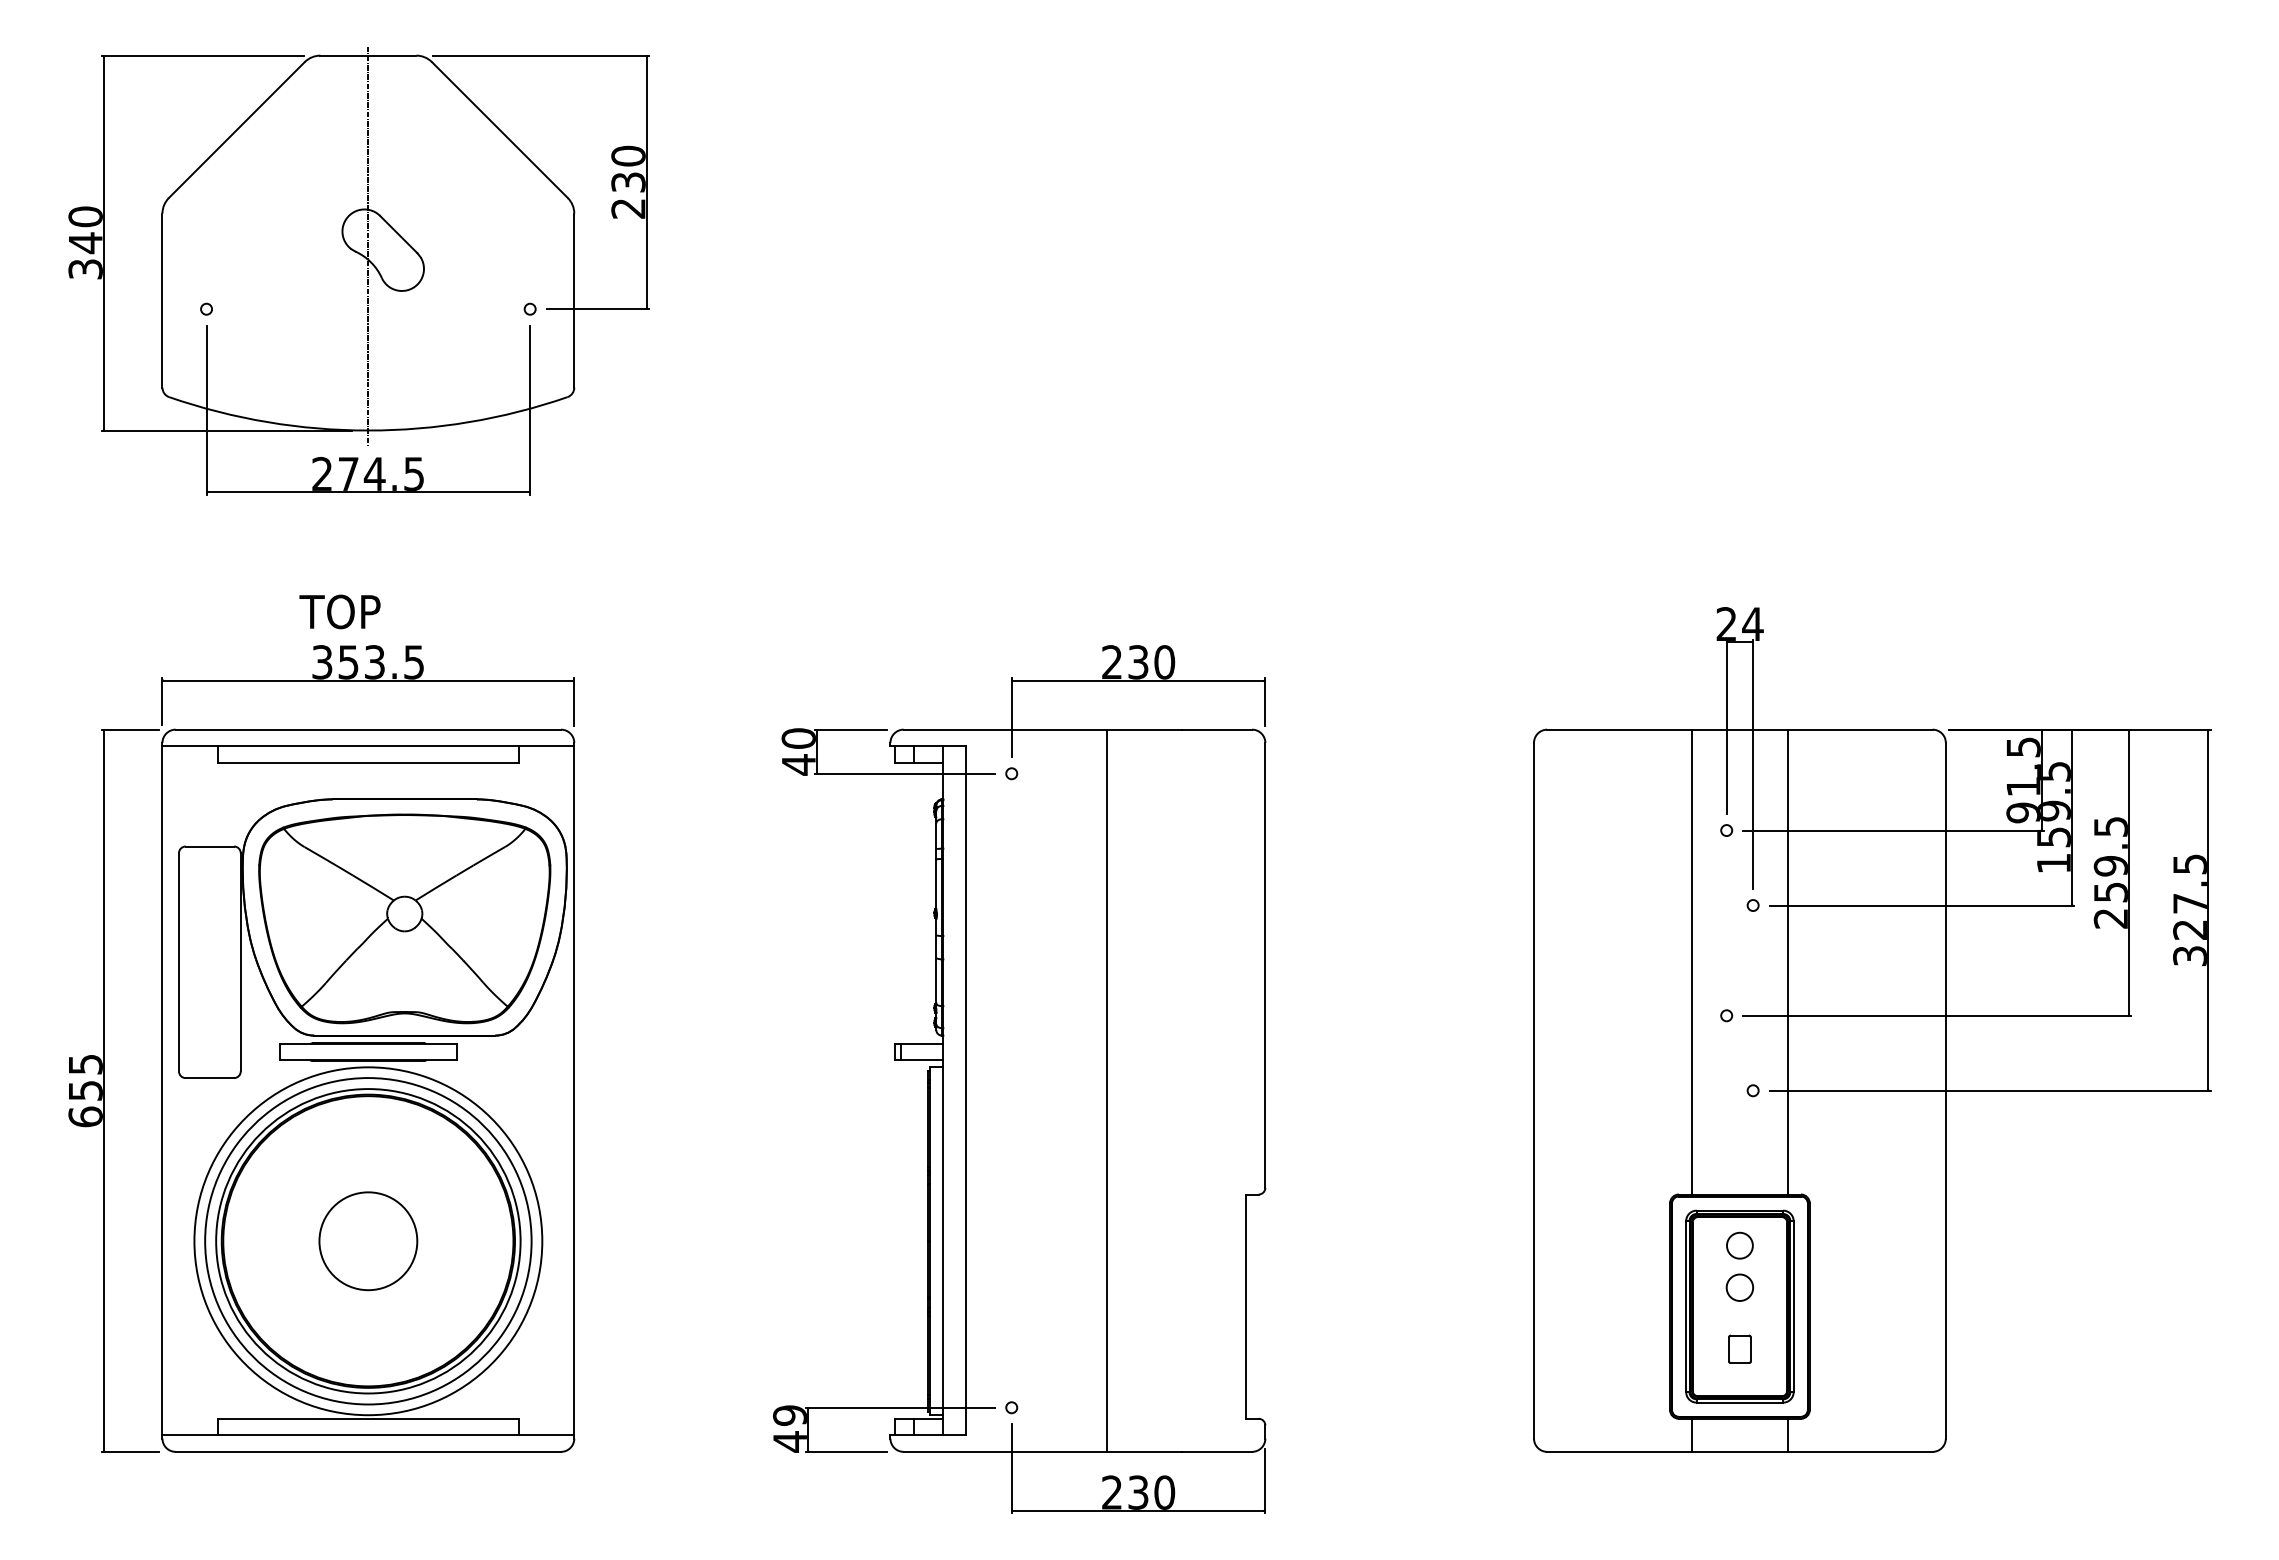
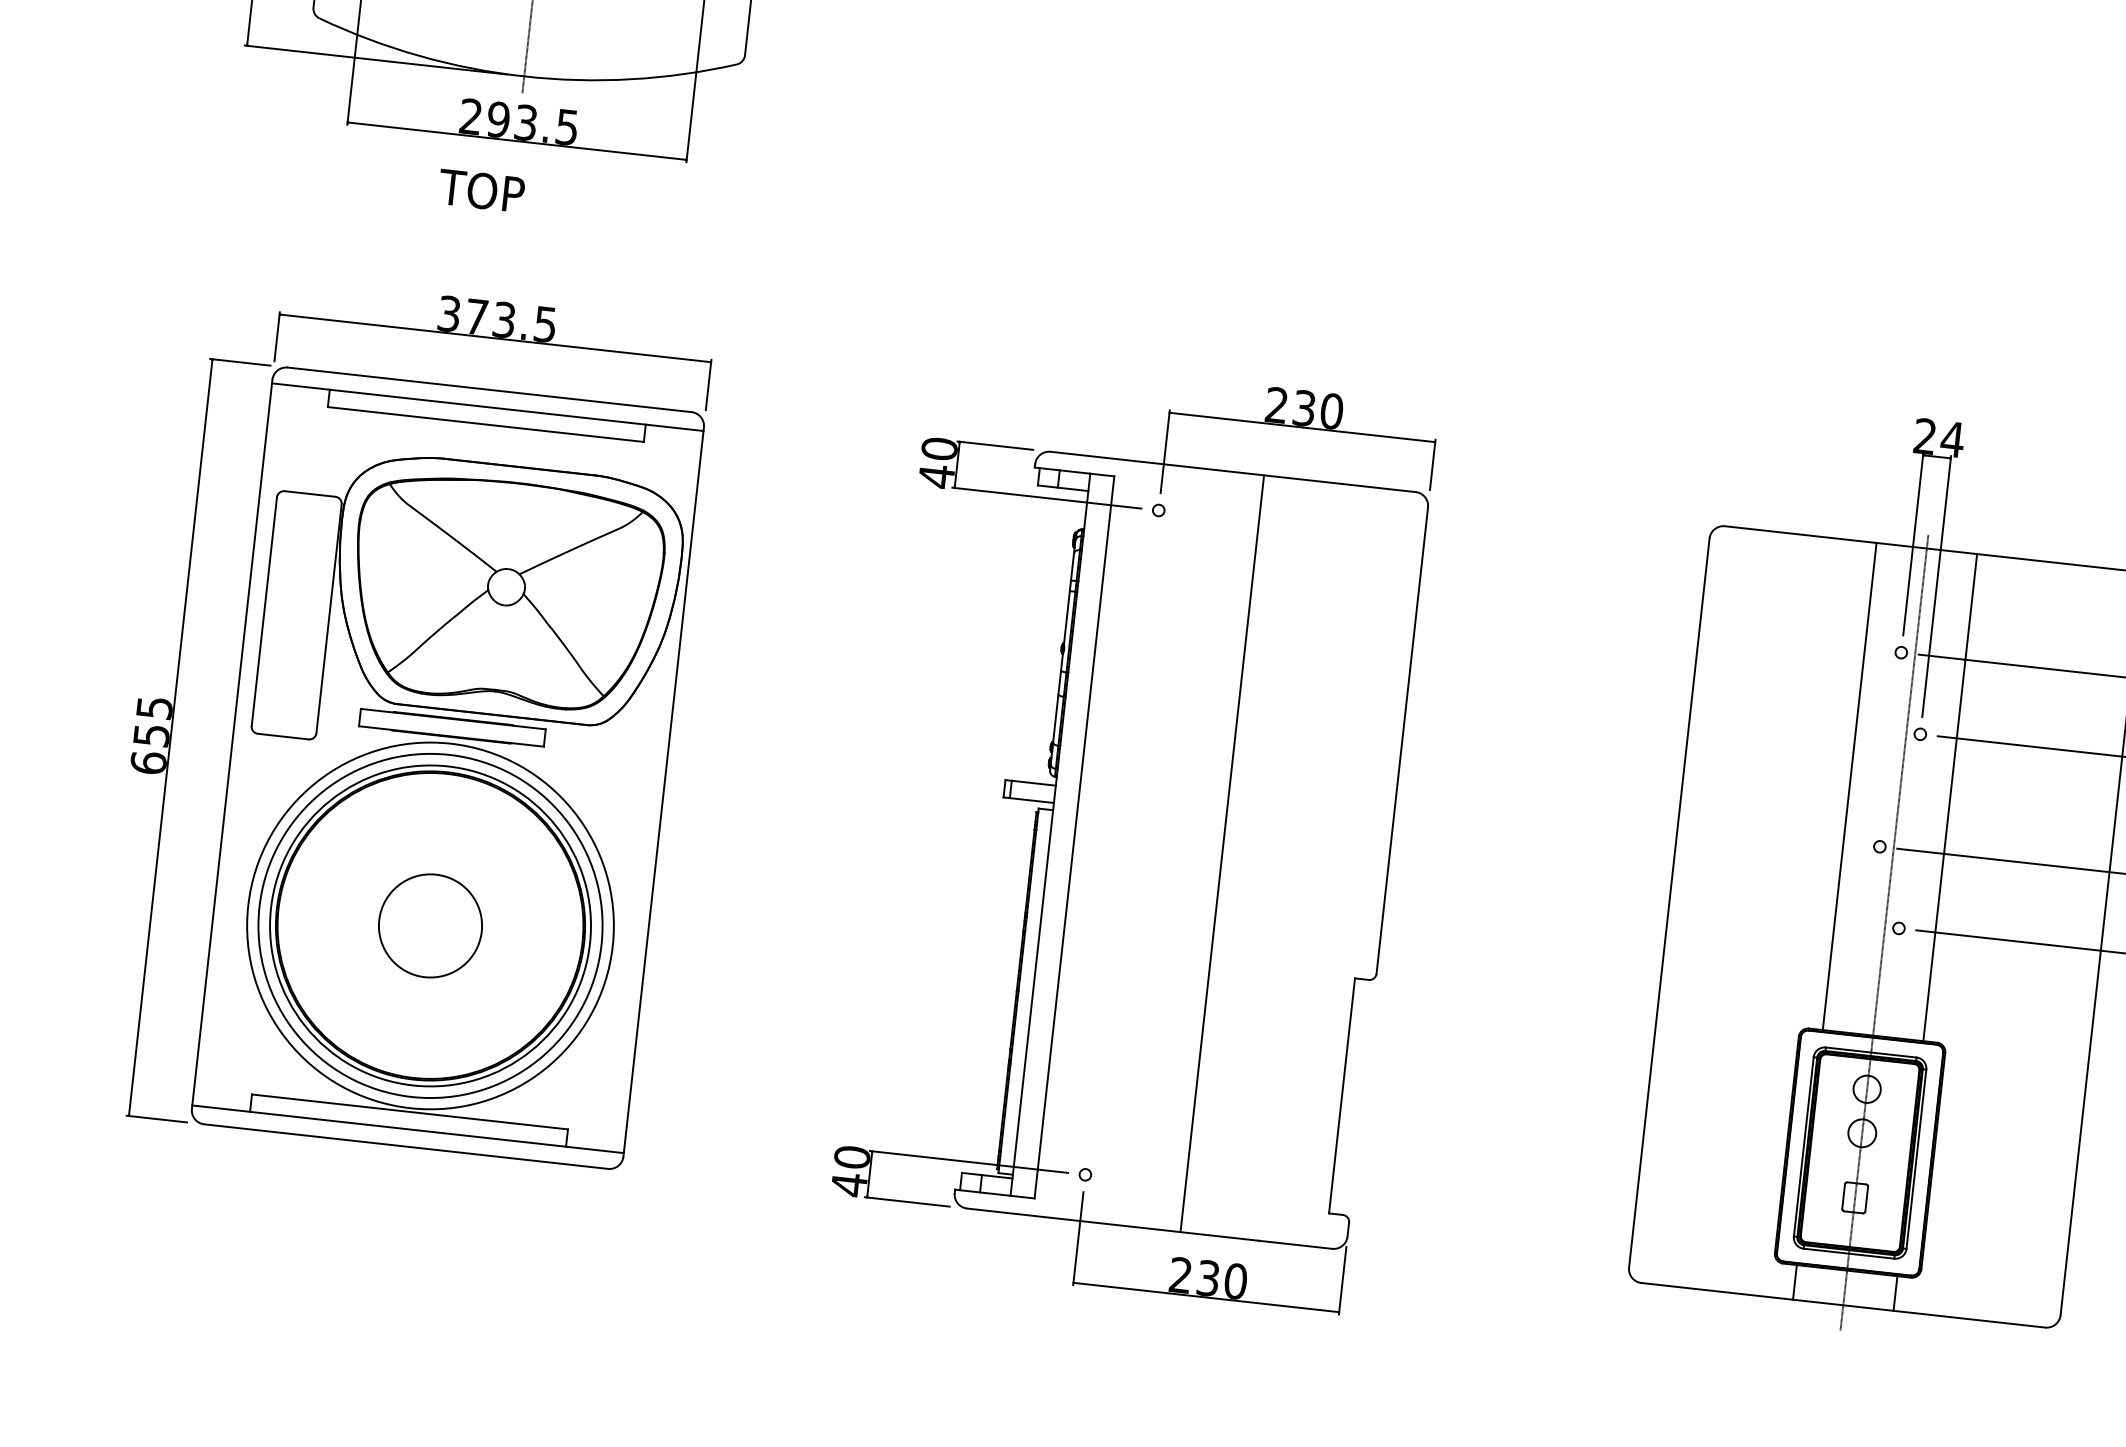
text: (361, 473) -> (512, 120), 274.5 -> 293.5
text: (339, 611) -> (481, 190), moved
text: (348, 662) -> (476, 317), 353.5 -> 373.5
line: (1739, 1096) -> (1883, 932), added
text: (789, 1415) -> (851, 1157), 49 -> 40

